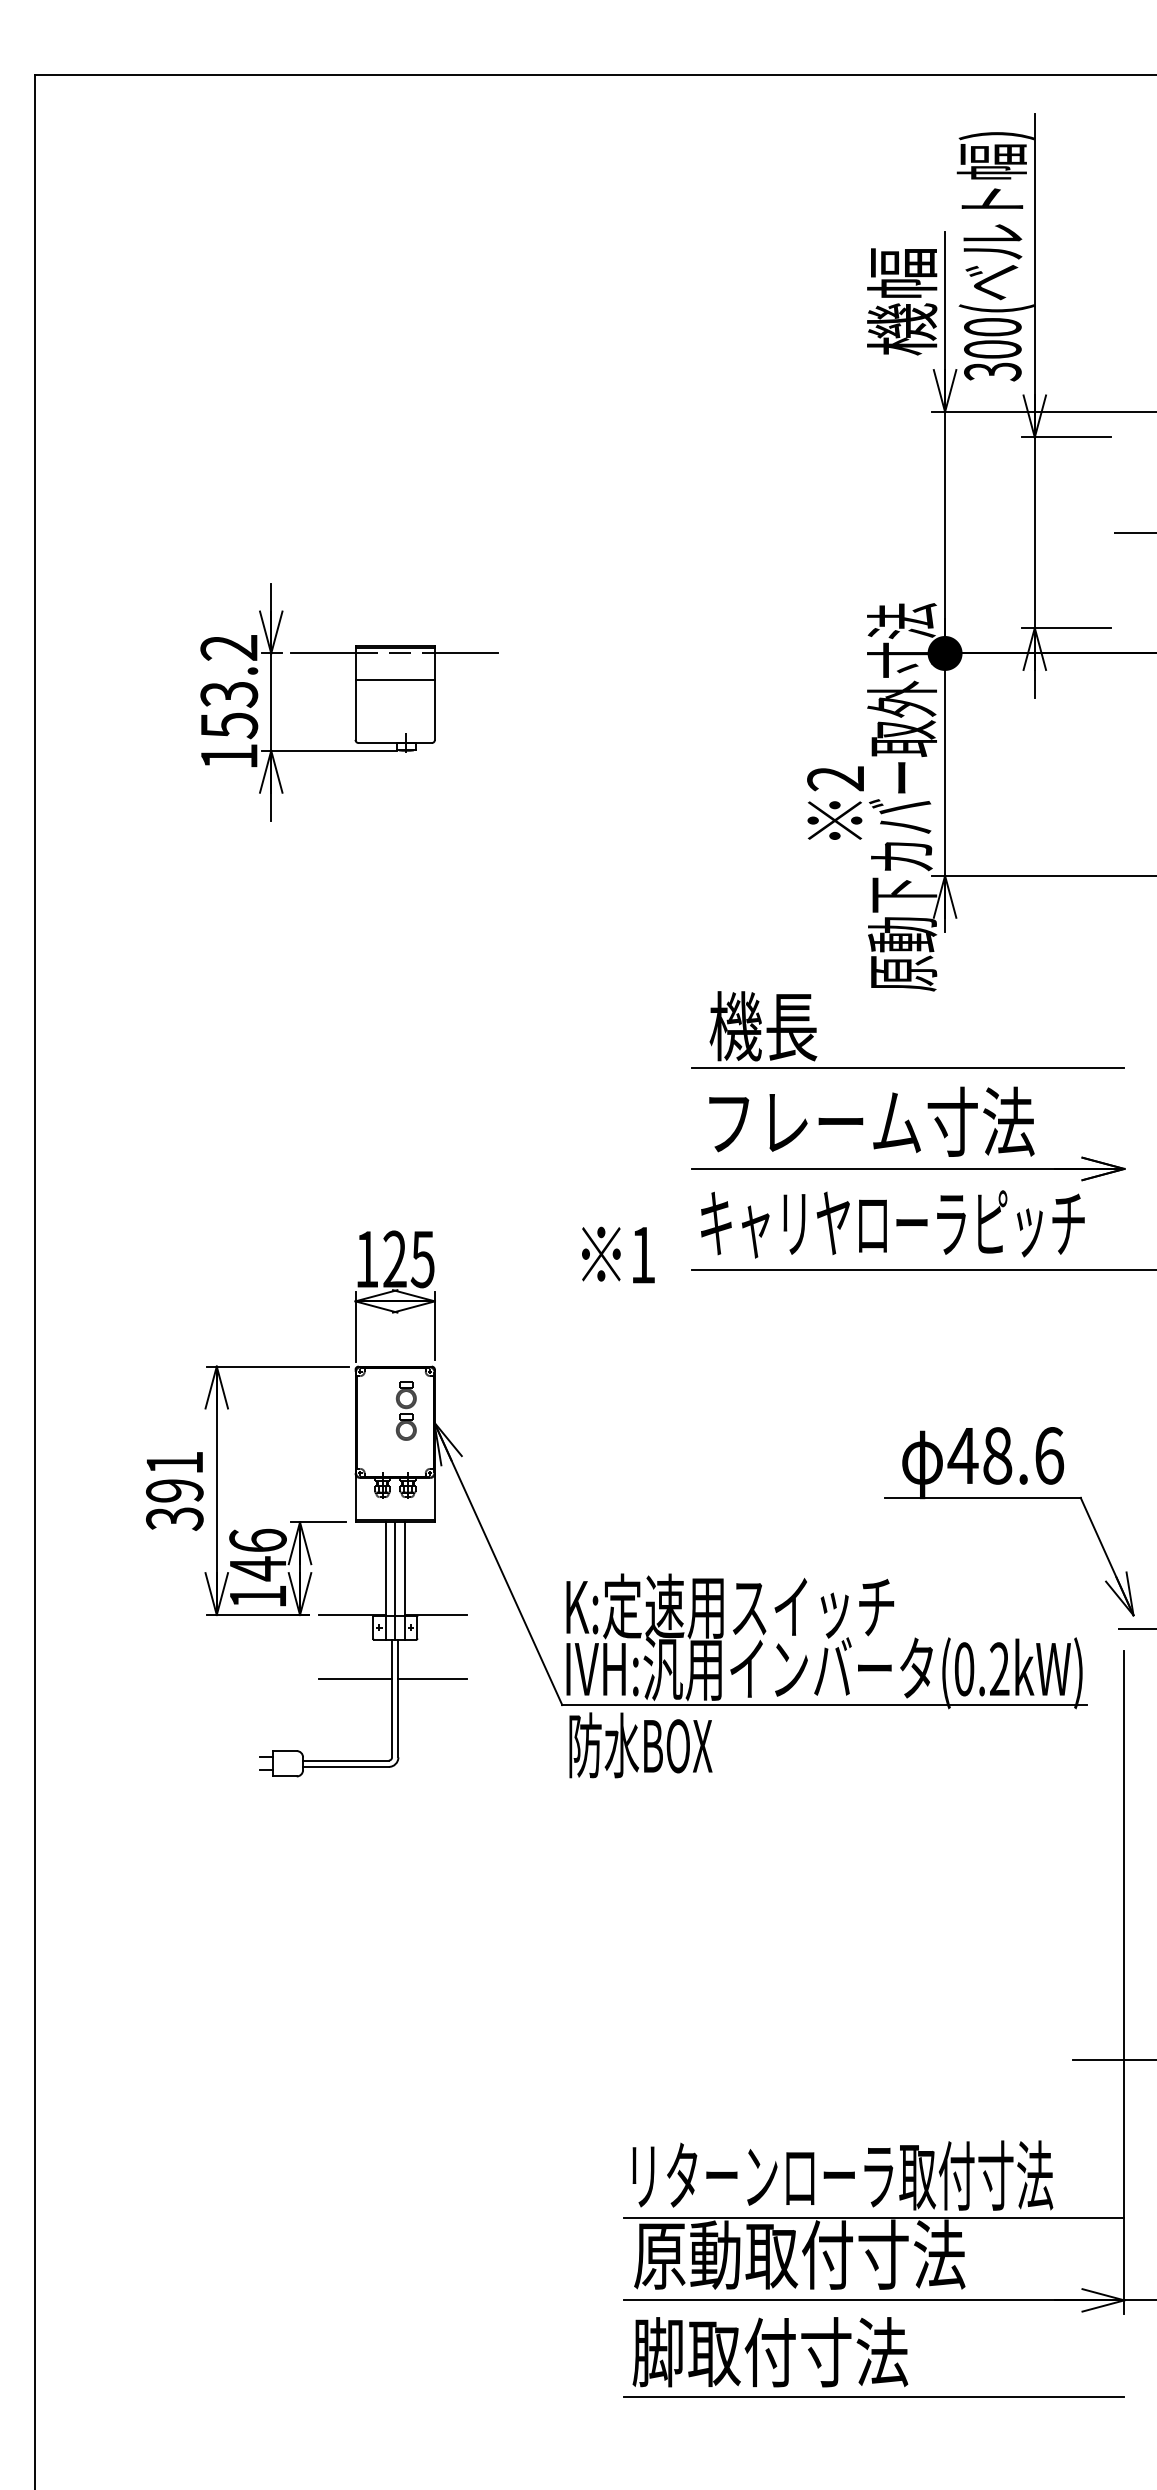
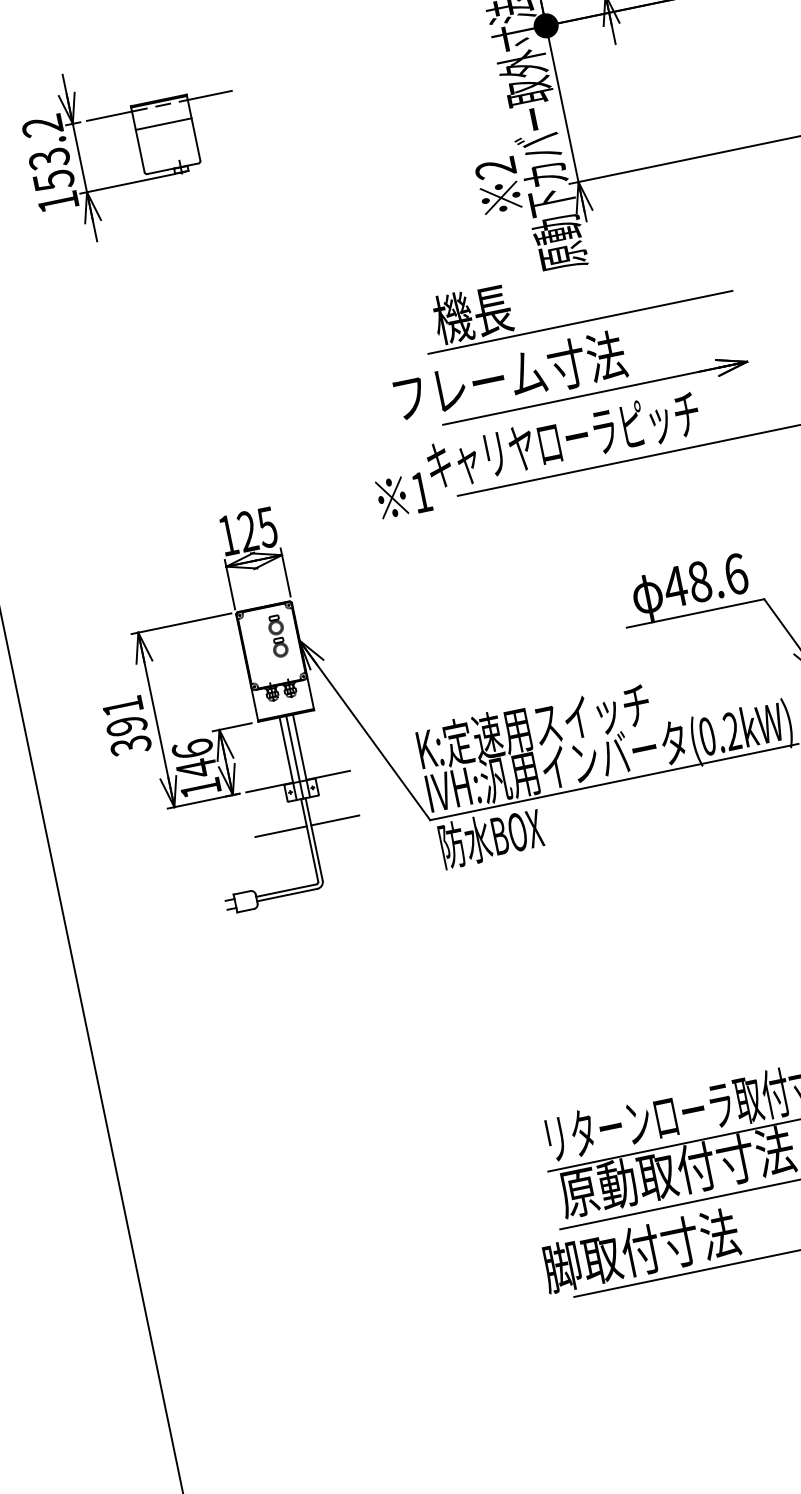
text: (835, 802) -> (498, 185), moved
text: (871, 1121) -> (509, 376), moved
text: (892, 1224) -> (563, 440), moved
text: (770, 2352) -> (641, 1250), moved

